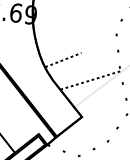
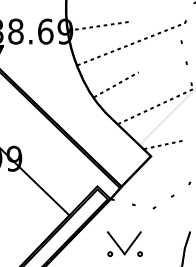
line: (55, 14) -> (97, 26), added
line: (78, 31) -> (131, 44), added
line: (92, 109) -> (163, 144), added

